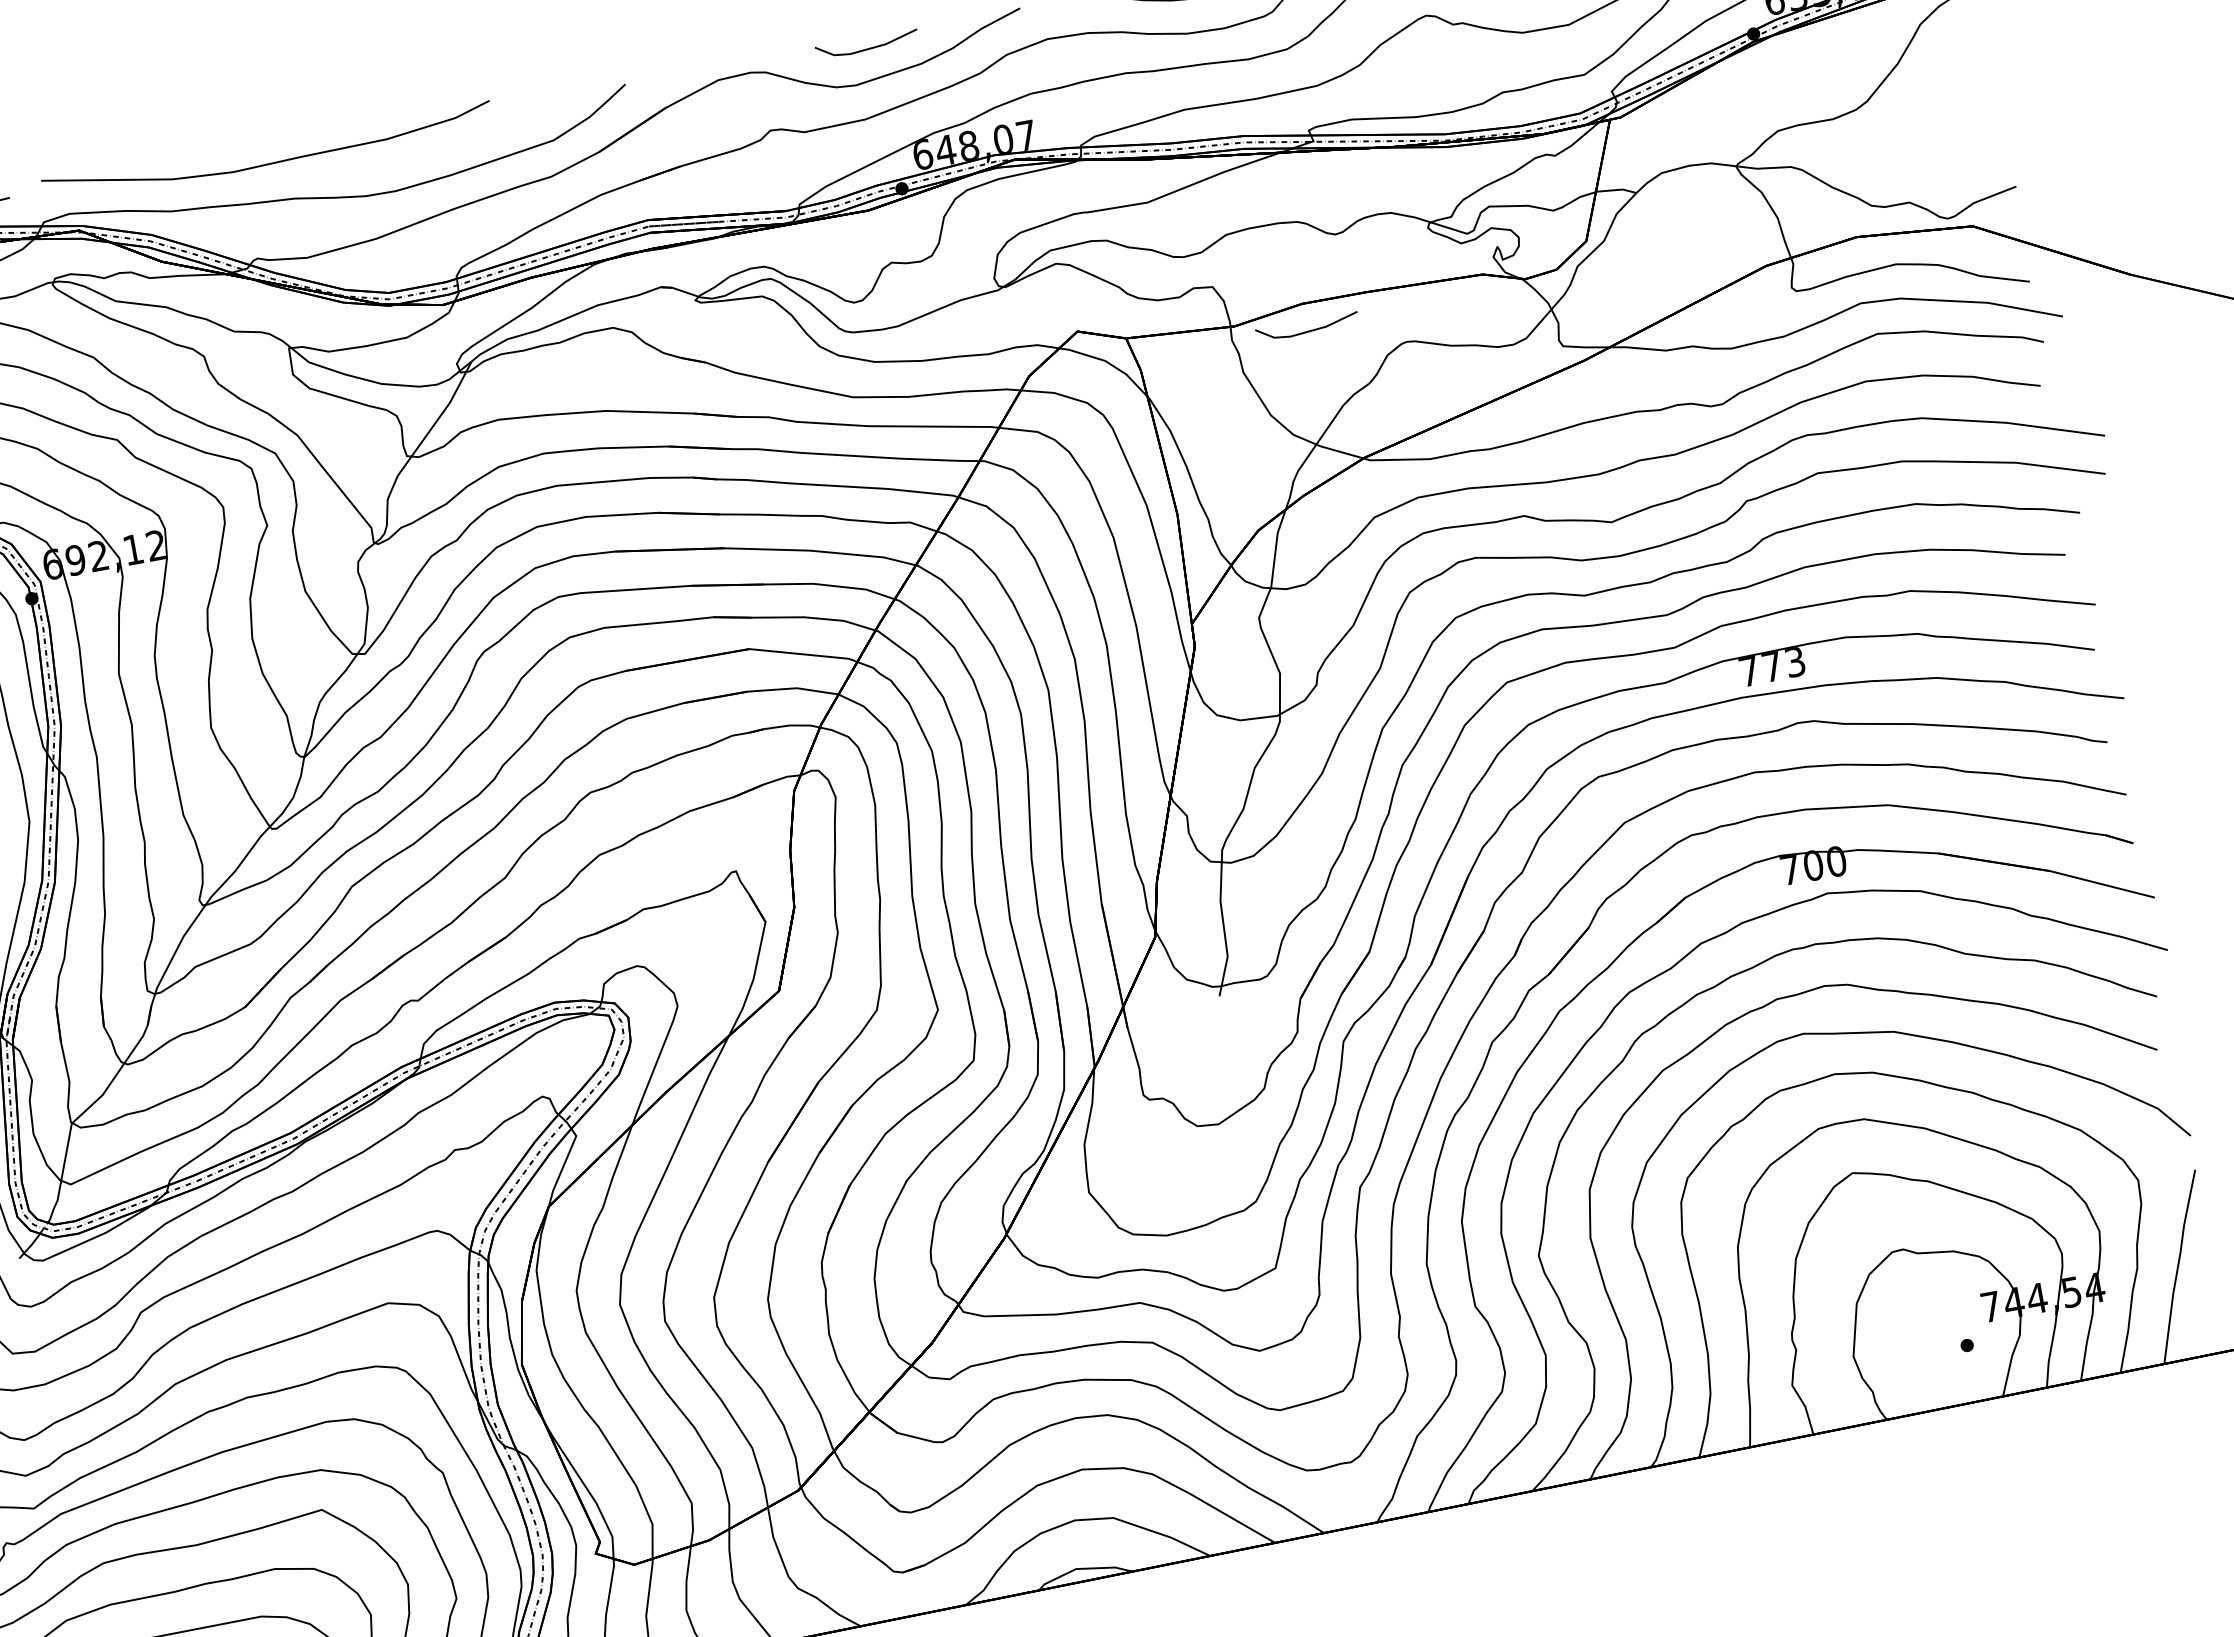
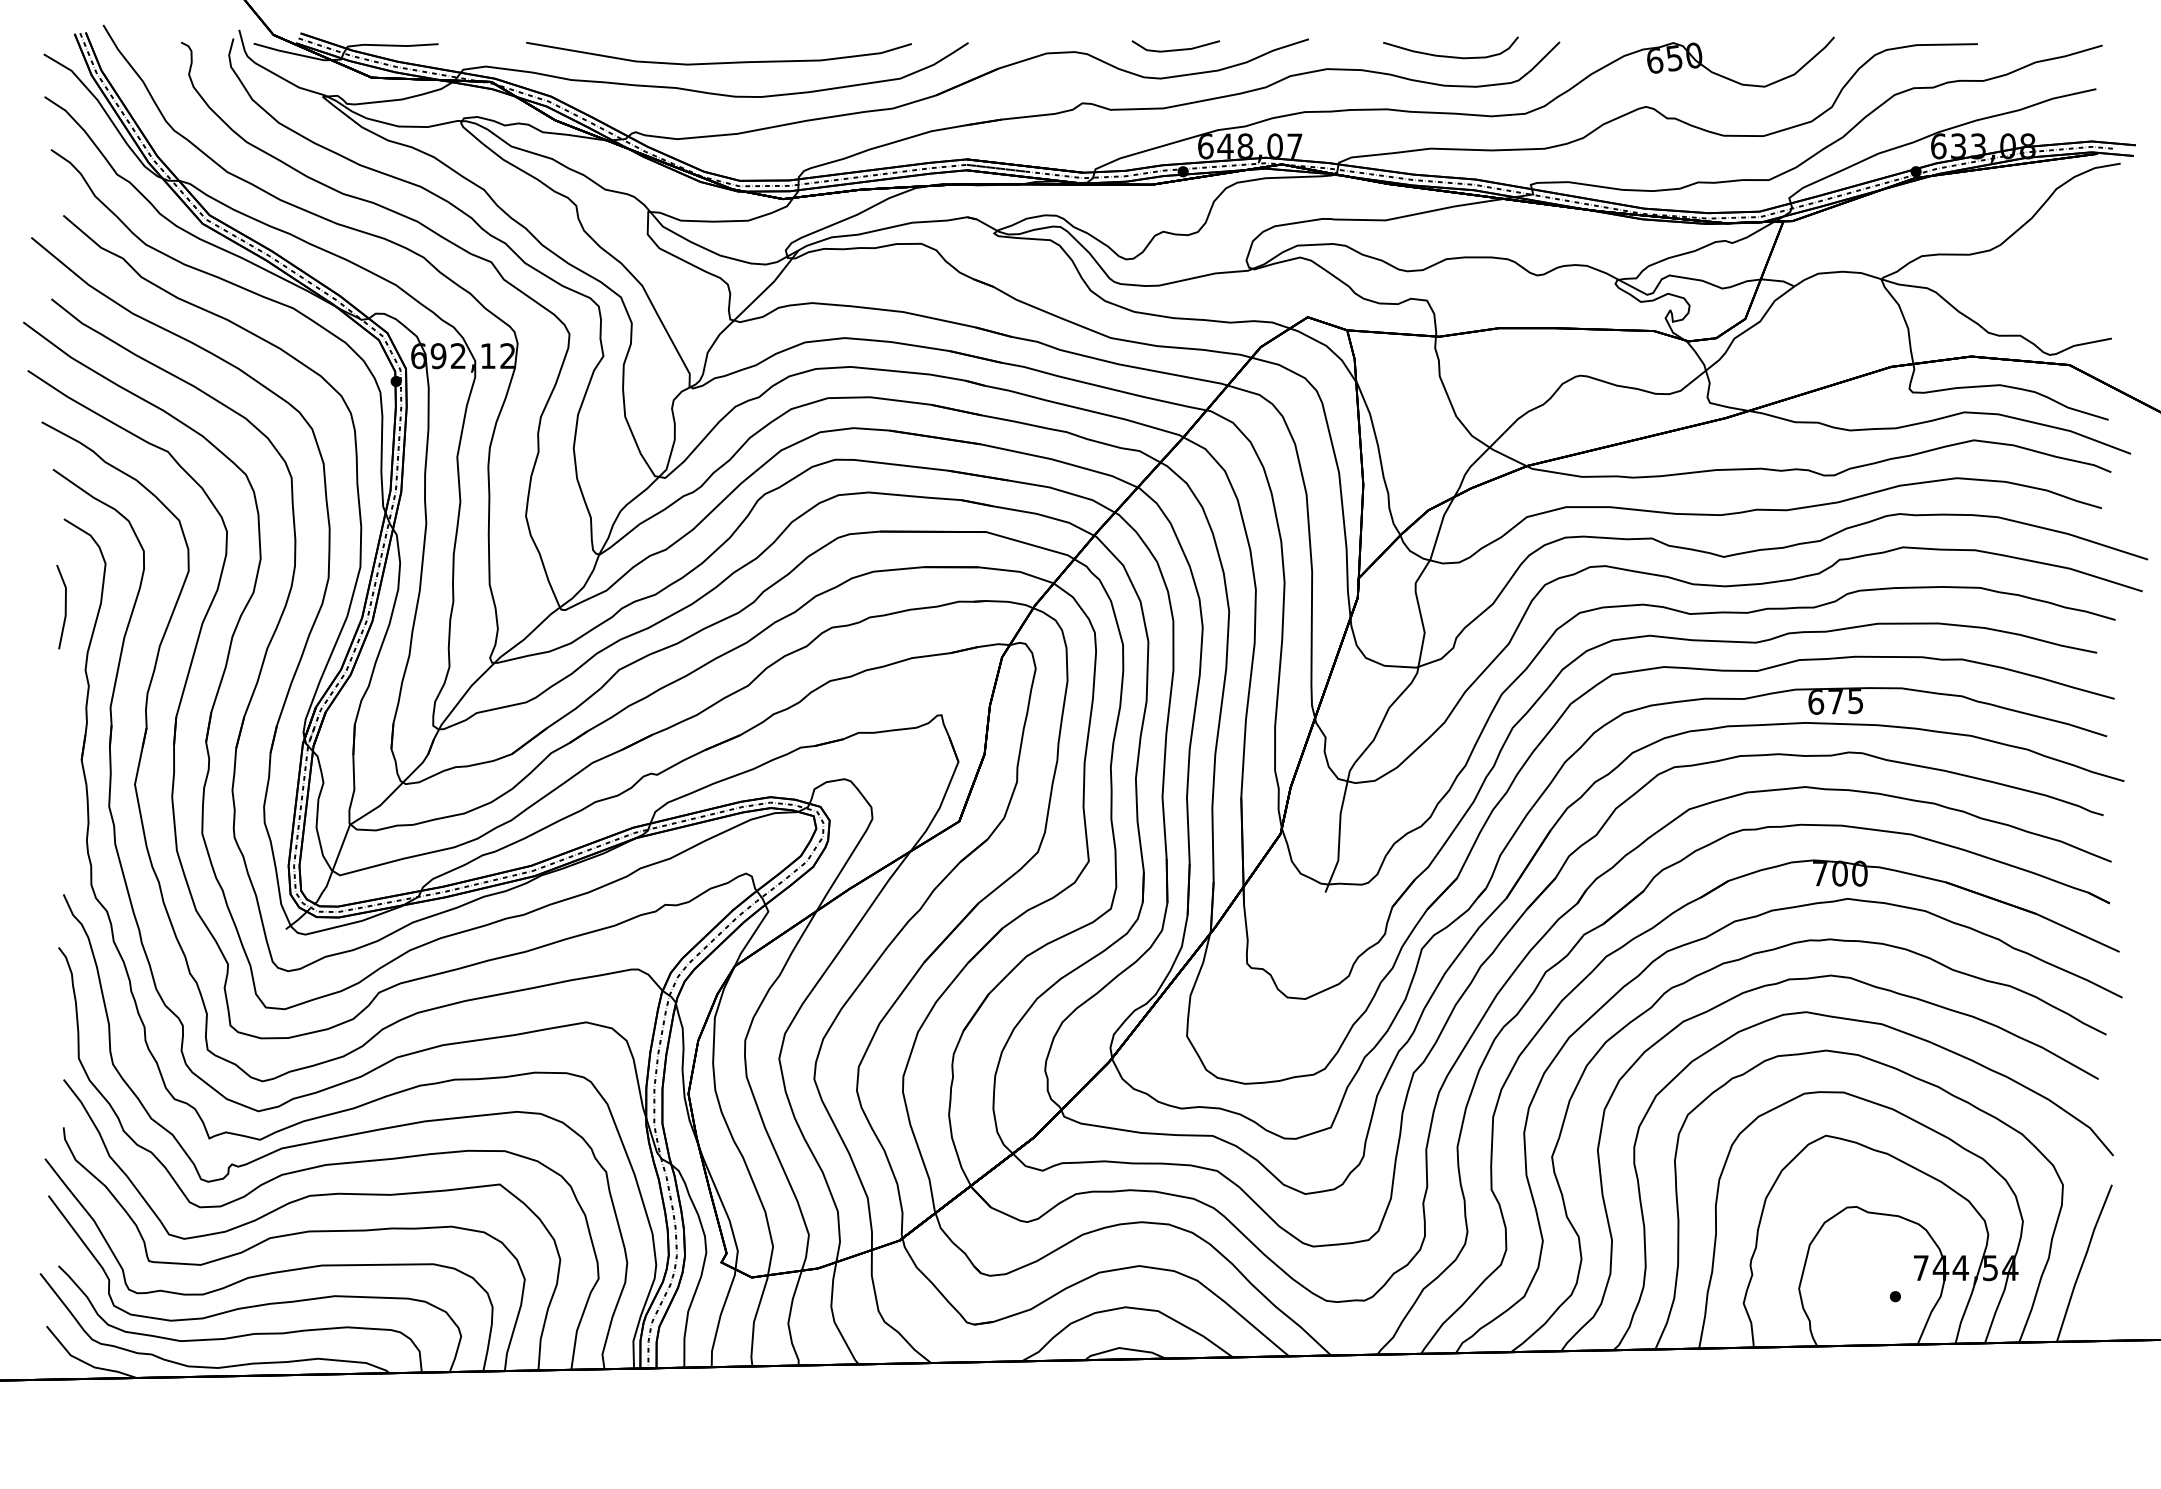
curve: (268, 163) -> (718, 62), moved
line: (1307, 330) -> (1499, 351), removed
text: (1771, 666) -> (1835, 701), 773 -> 675

